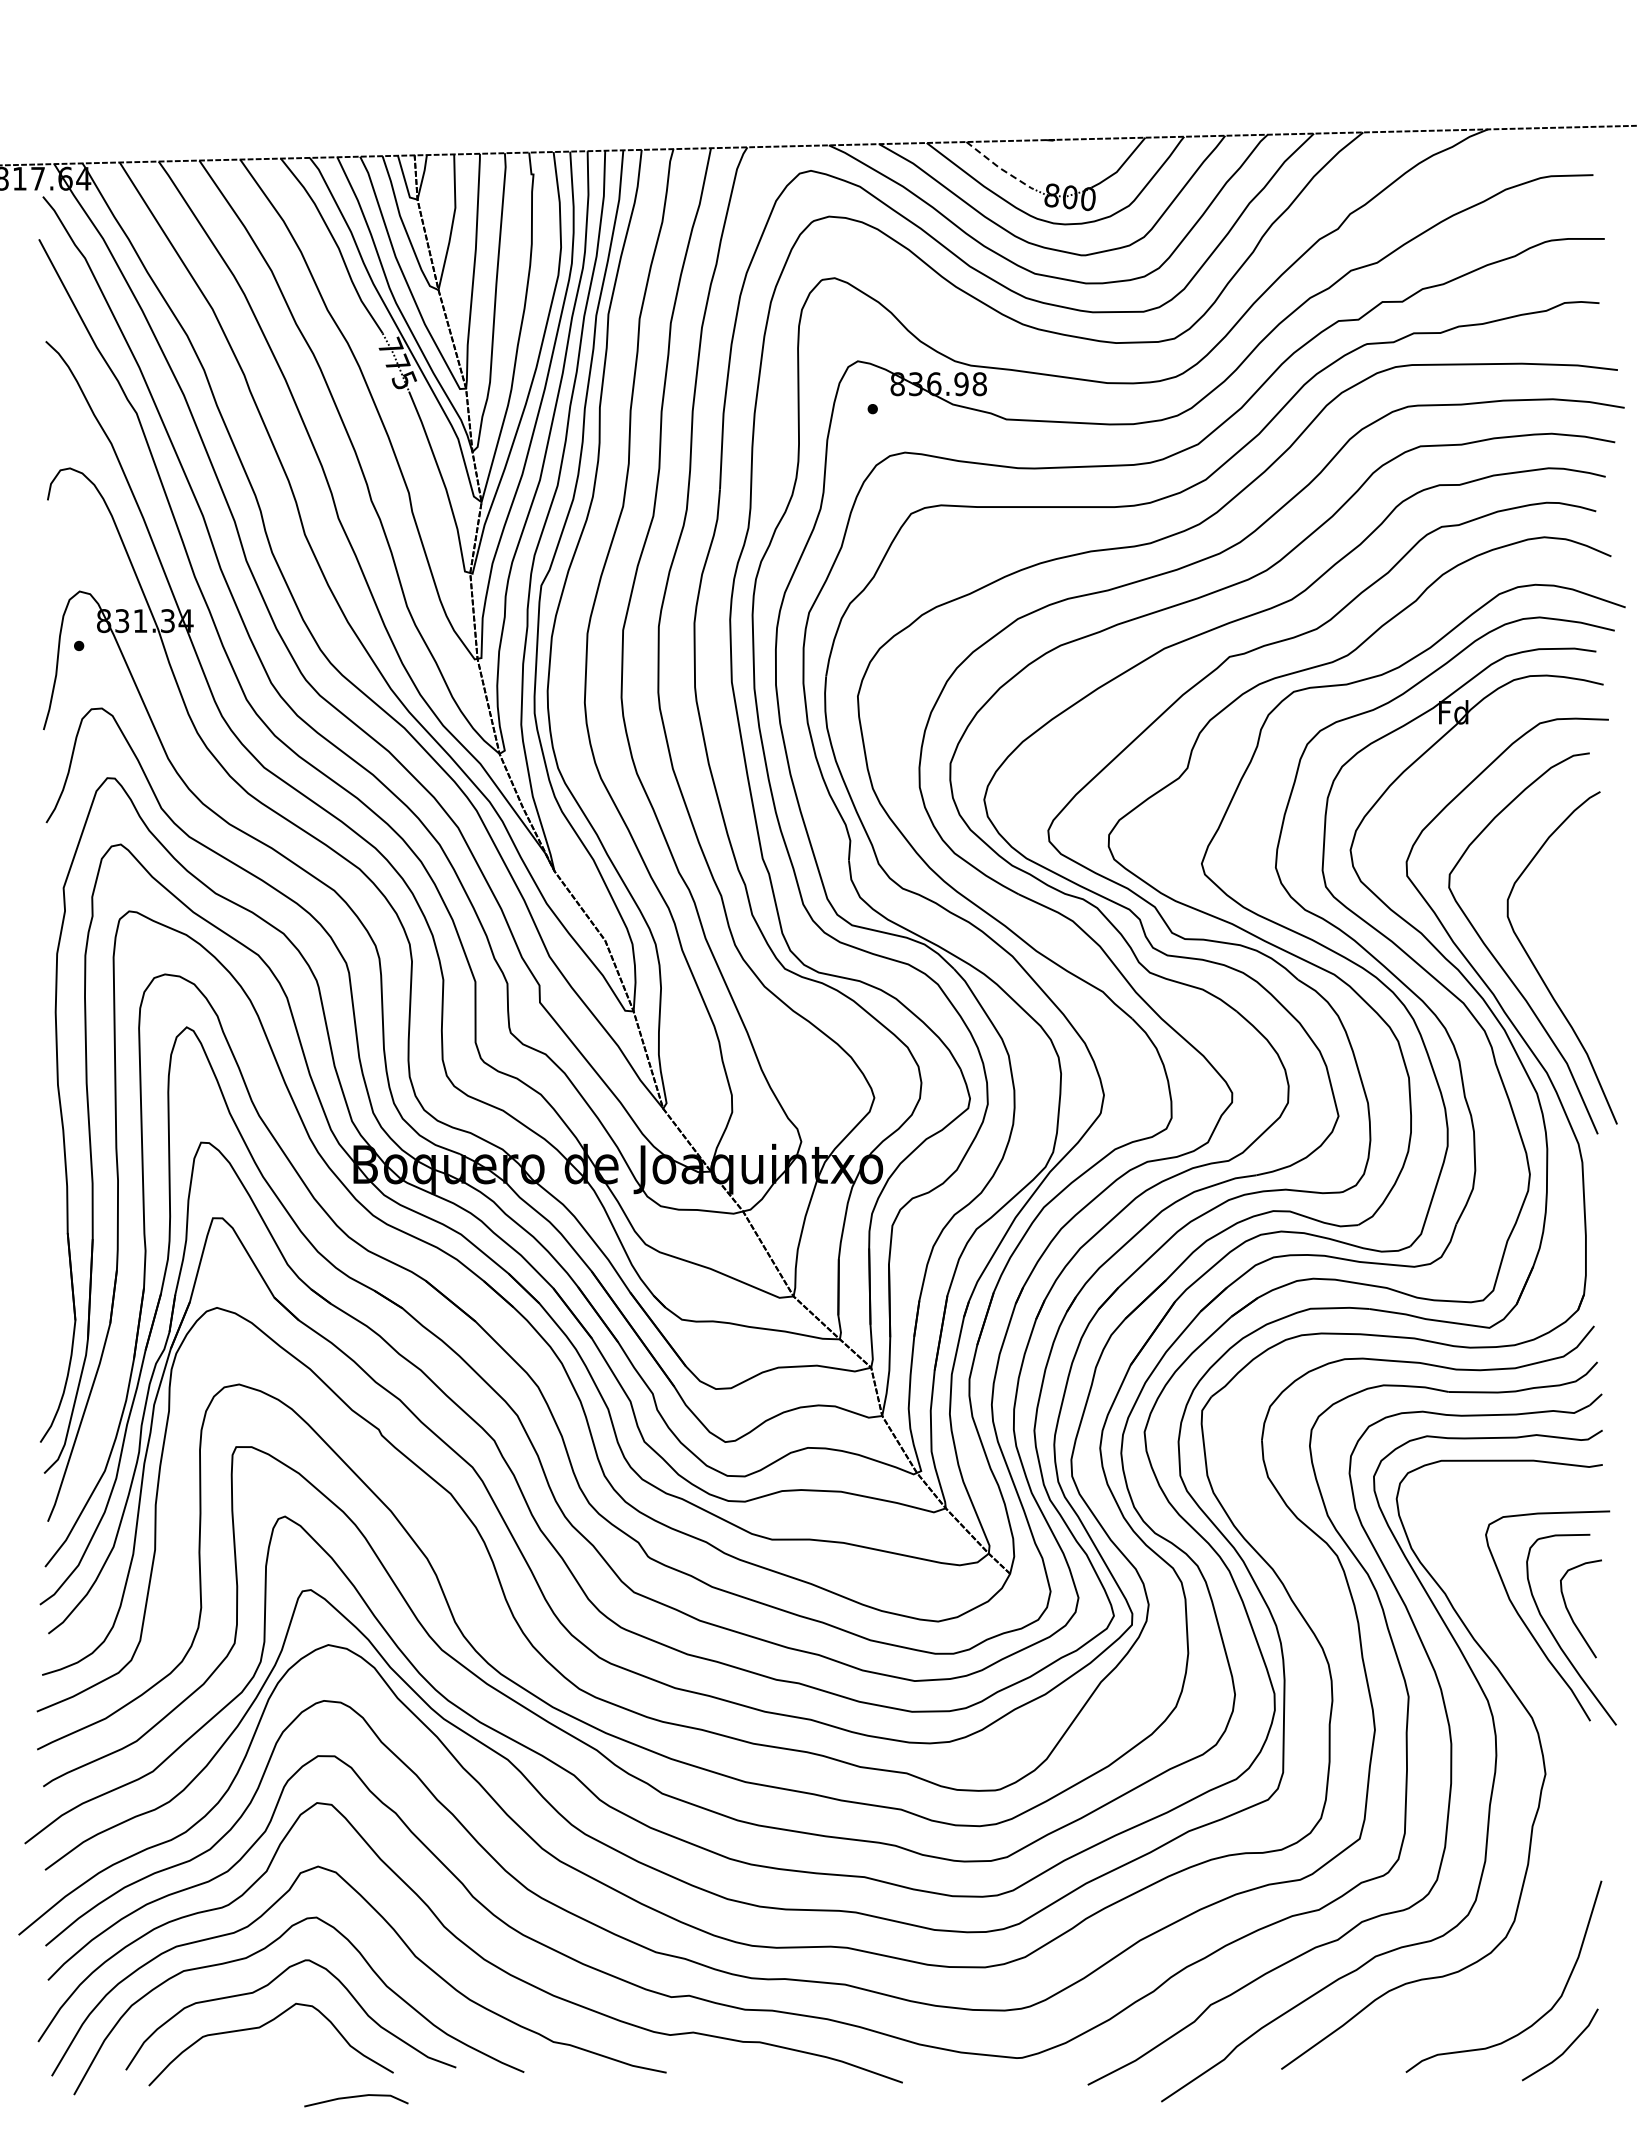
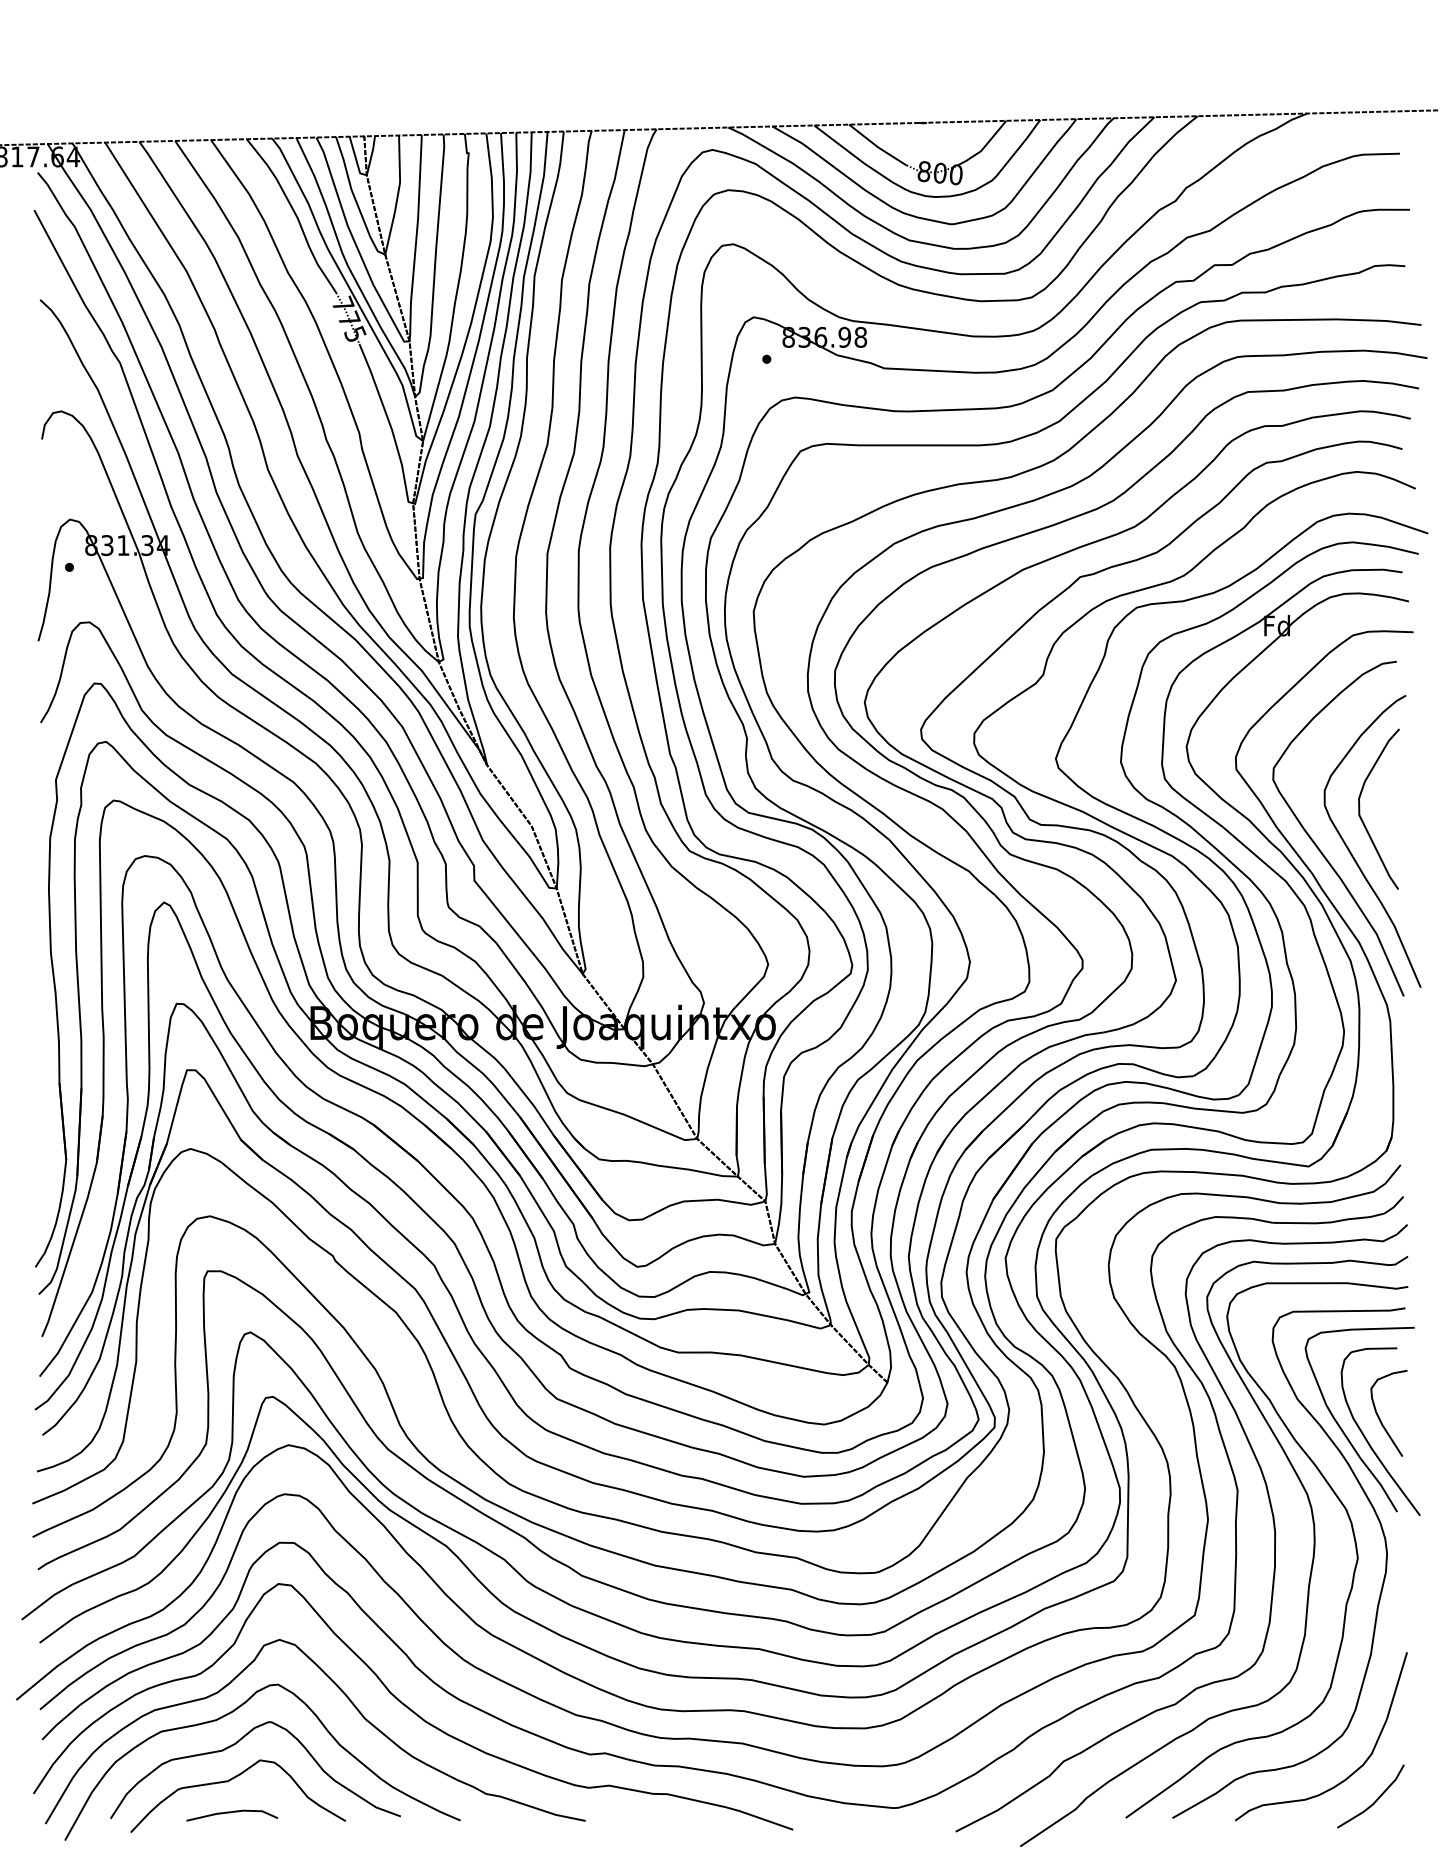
line: (999, 168) -> (878, 147), dashed -> solid
curve: (1547, 920) -> (1359, 808), added
curve: (1572, 1805) -> (1381, 1586), added
line: (356, 2097) -> (232, 1812), moved

